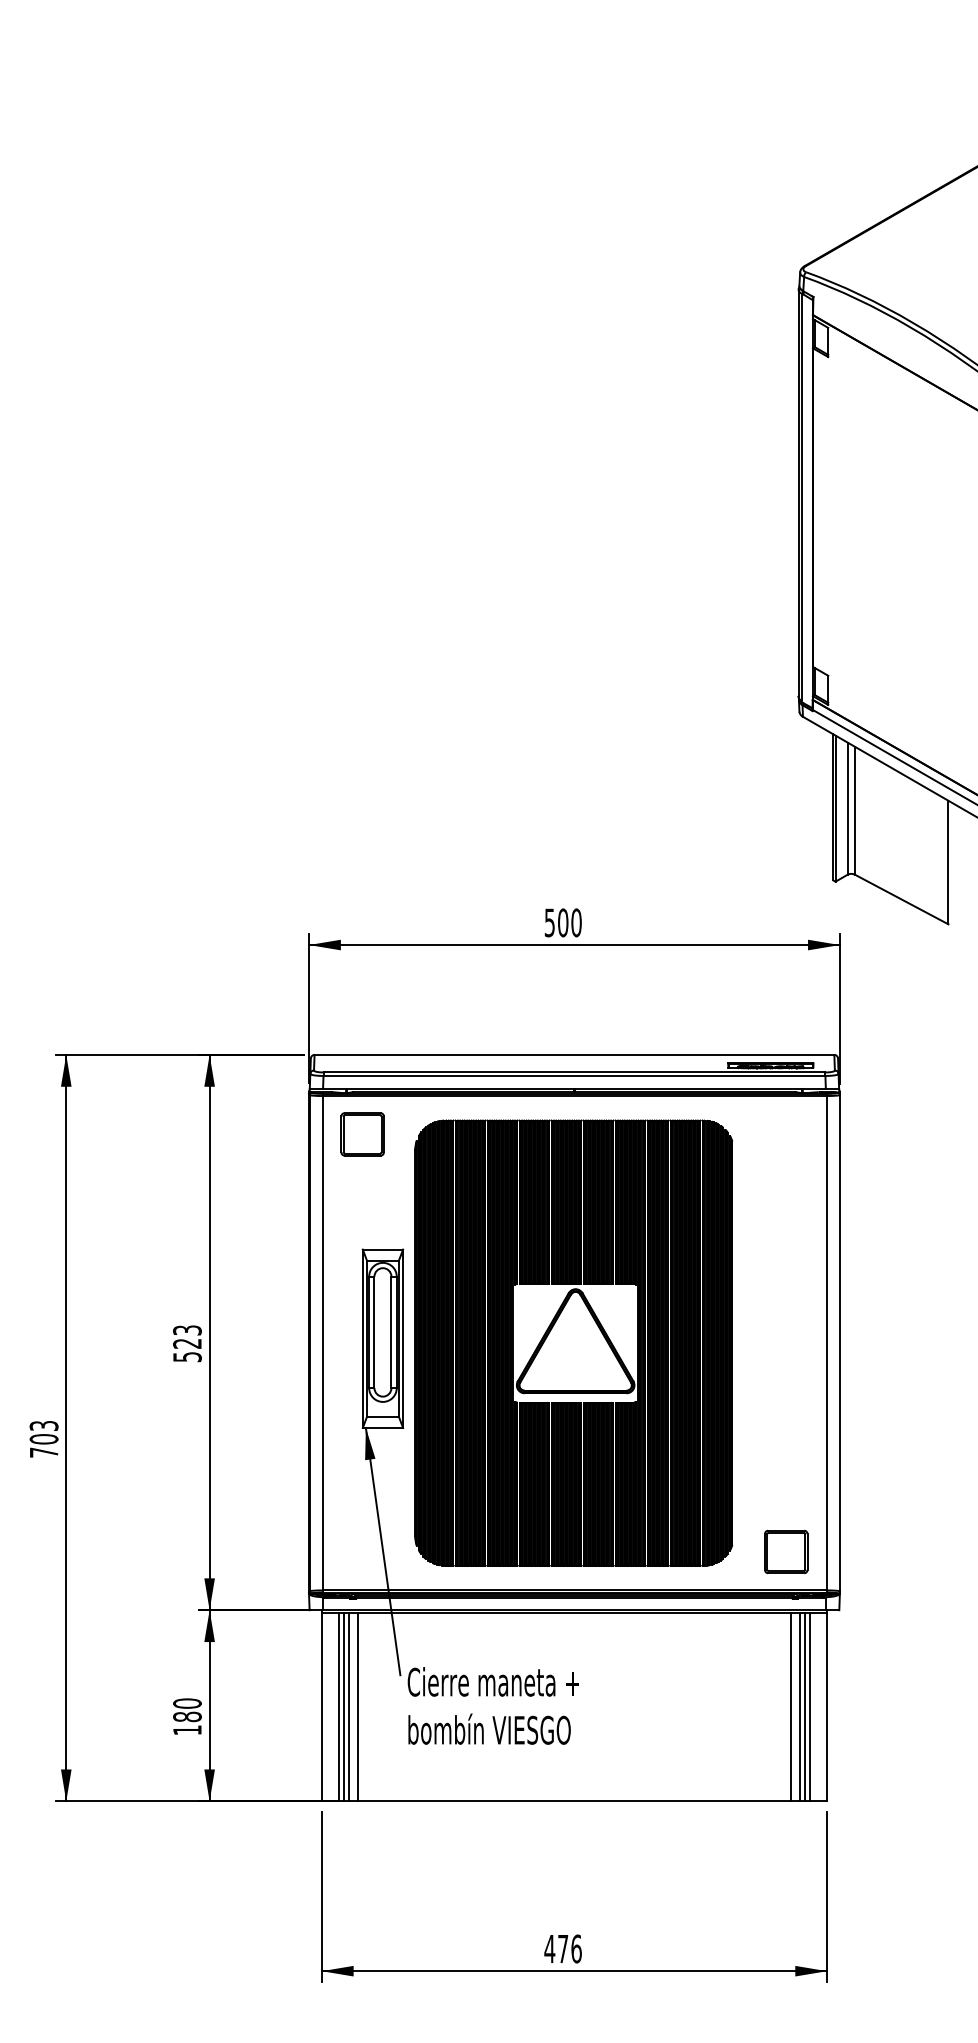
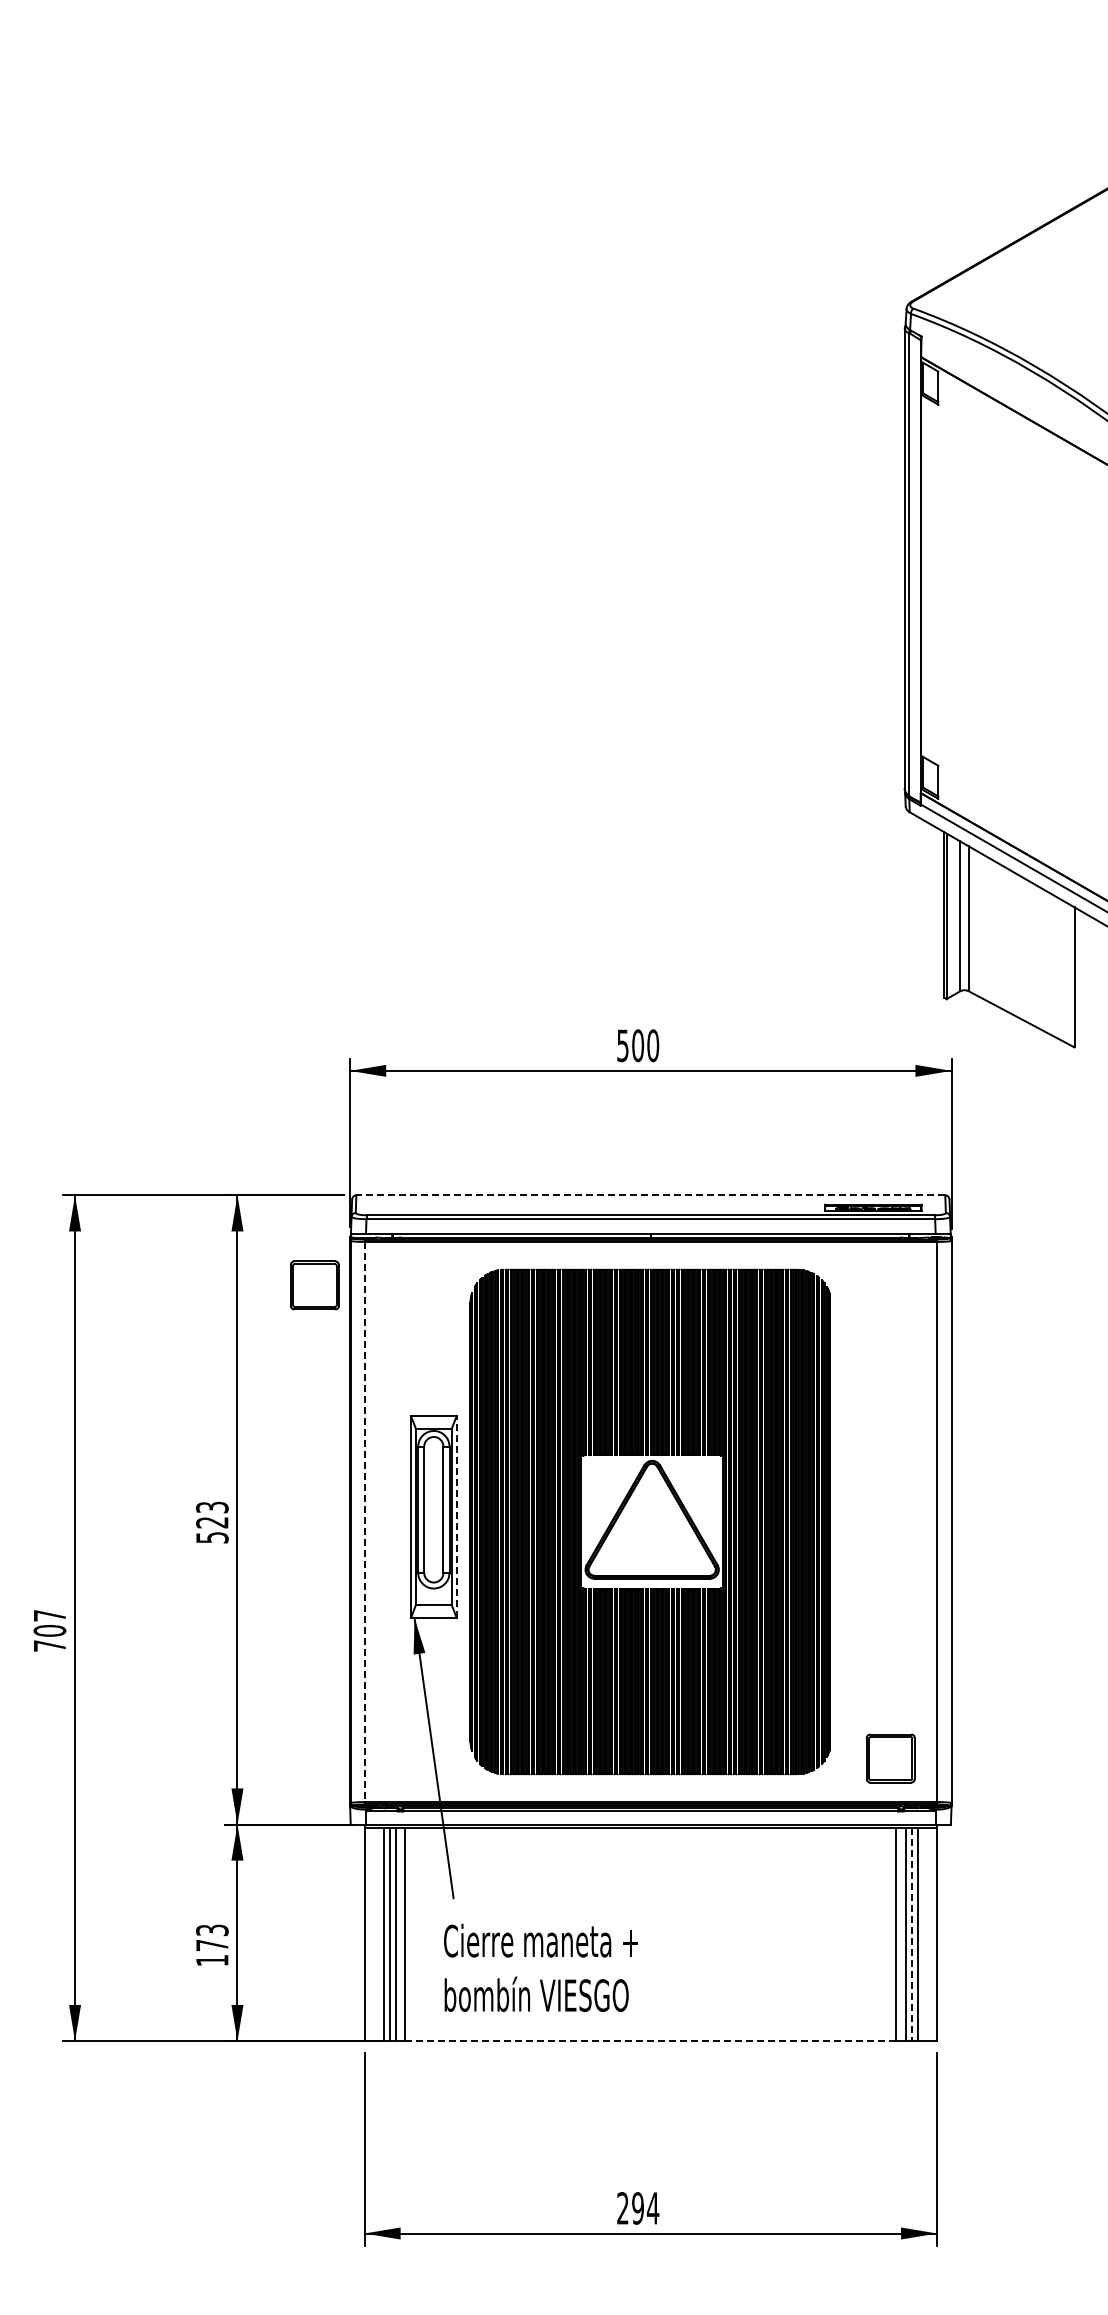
line: (574, 1055) -> (650, 1195), solid -> dashed
part: (362, 1134) -> (314, 1285), moved
line: (402, 1338) -> (456, 1516), solid -> dashed
line: (322, 1343) -> (365, 1522), solid -> dashed
text: (43, 1425) -> (49, 1615), 703 -> 707
text: (492, 1705) -> (540, 1967), moved
line: (804, 1708) -> (911, 1935), solid -> dashed
text: (187, 1709) -> (212, 1937), 180 -> 173
line: (575, 1801) -> (651, 2041), solid -> dashed
text: (562, 1949) -> (637, 2208), 476 -> 294

